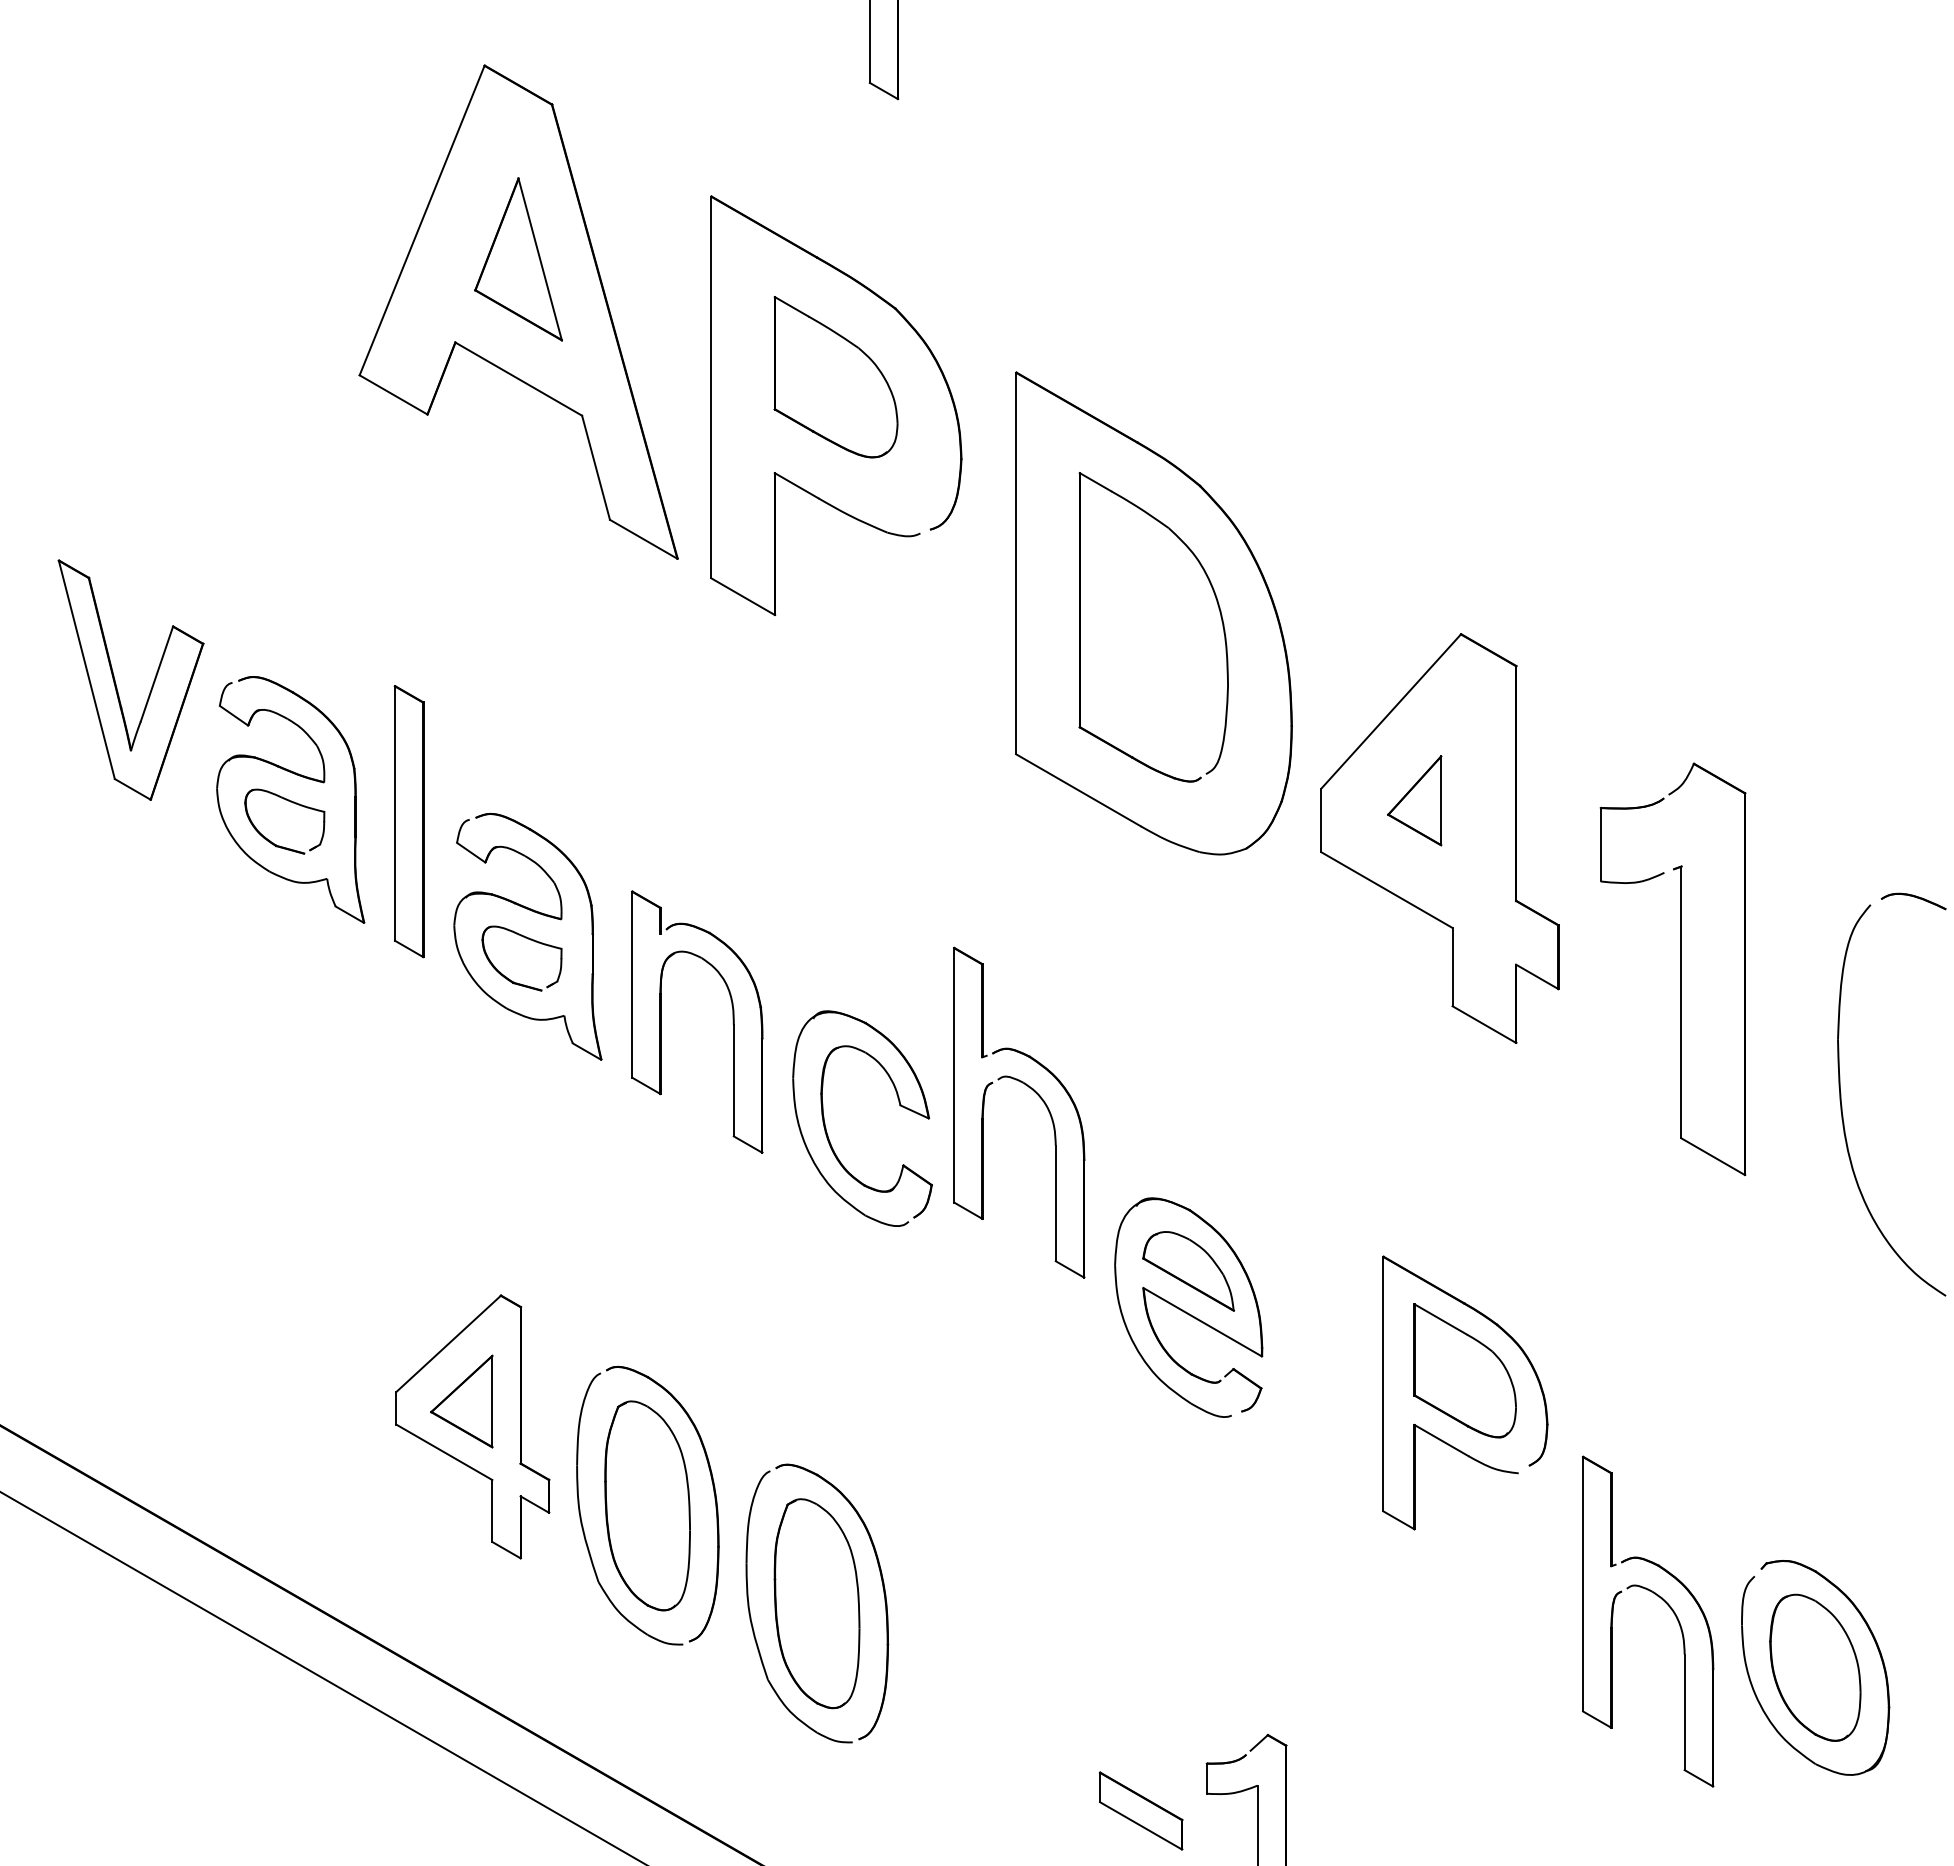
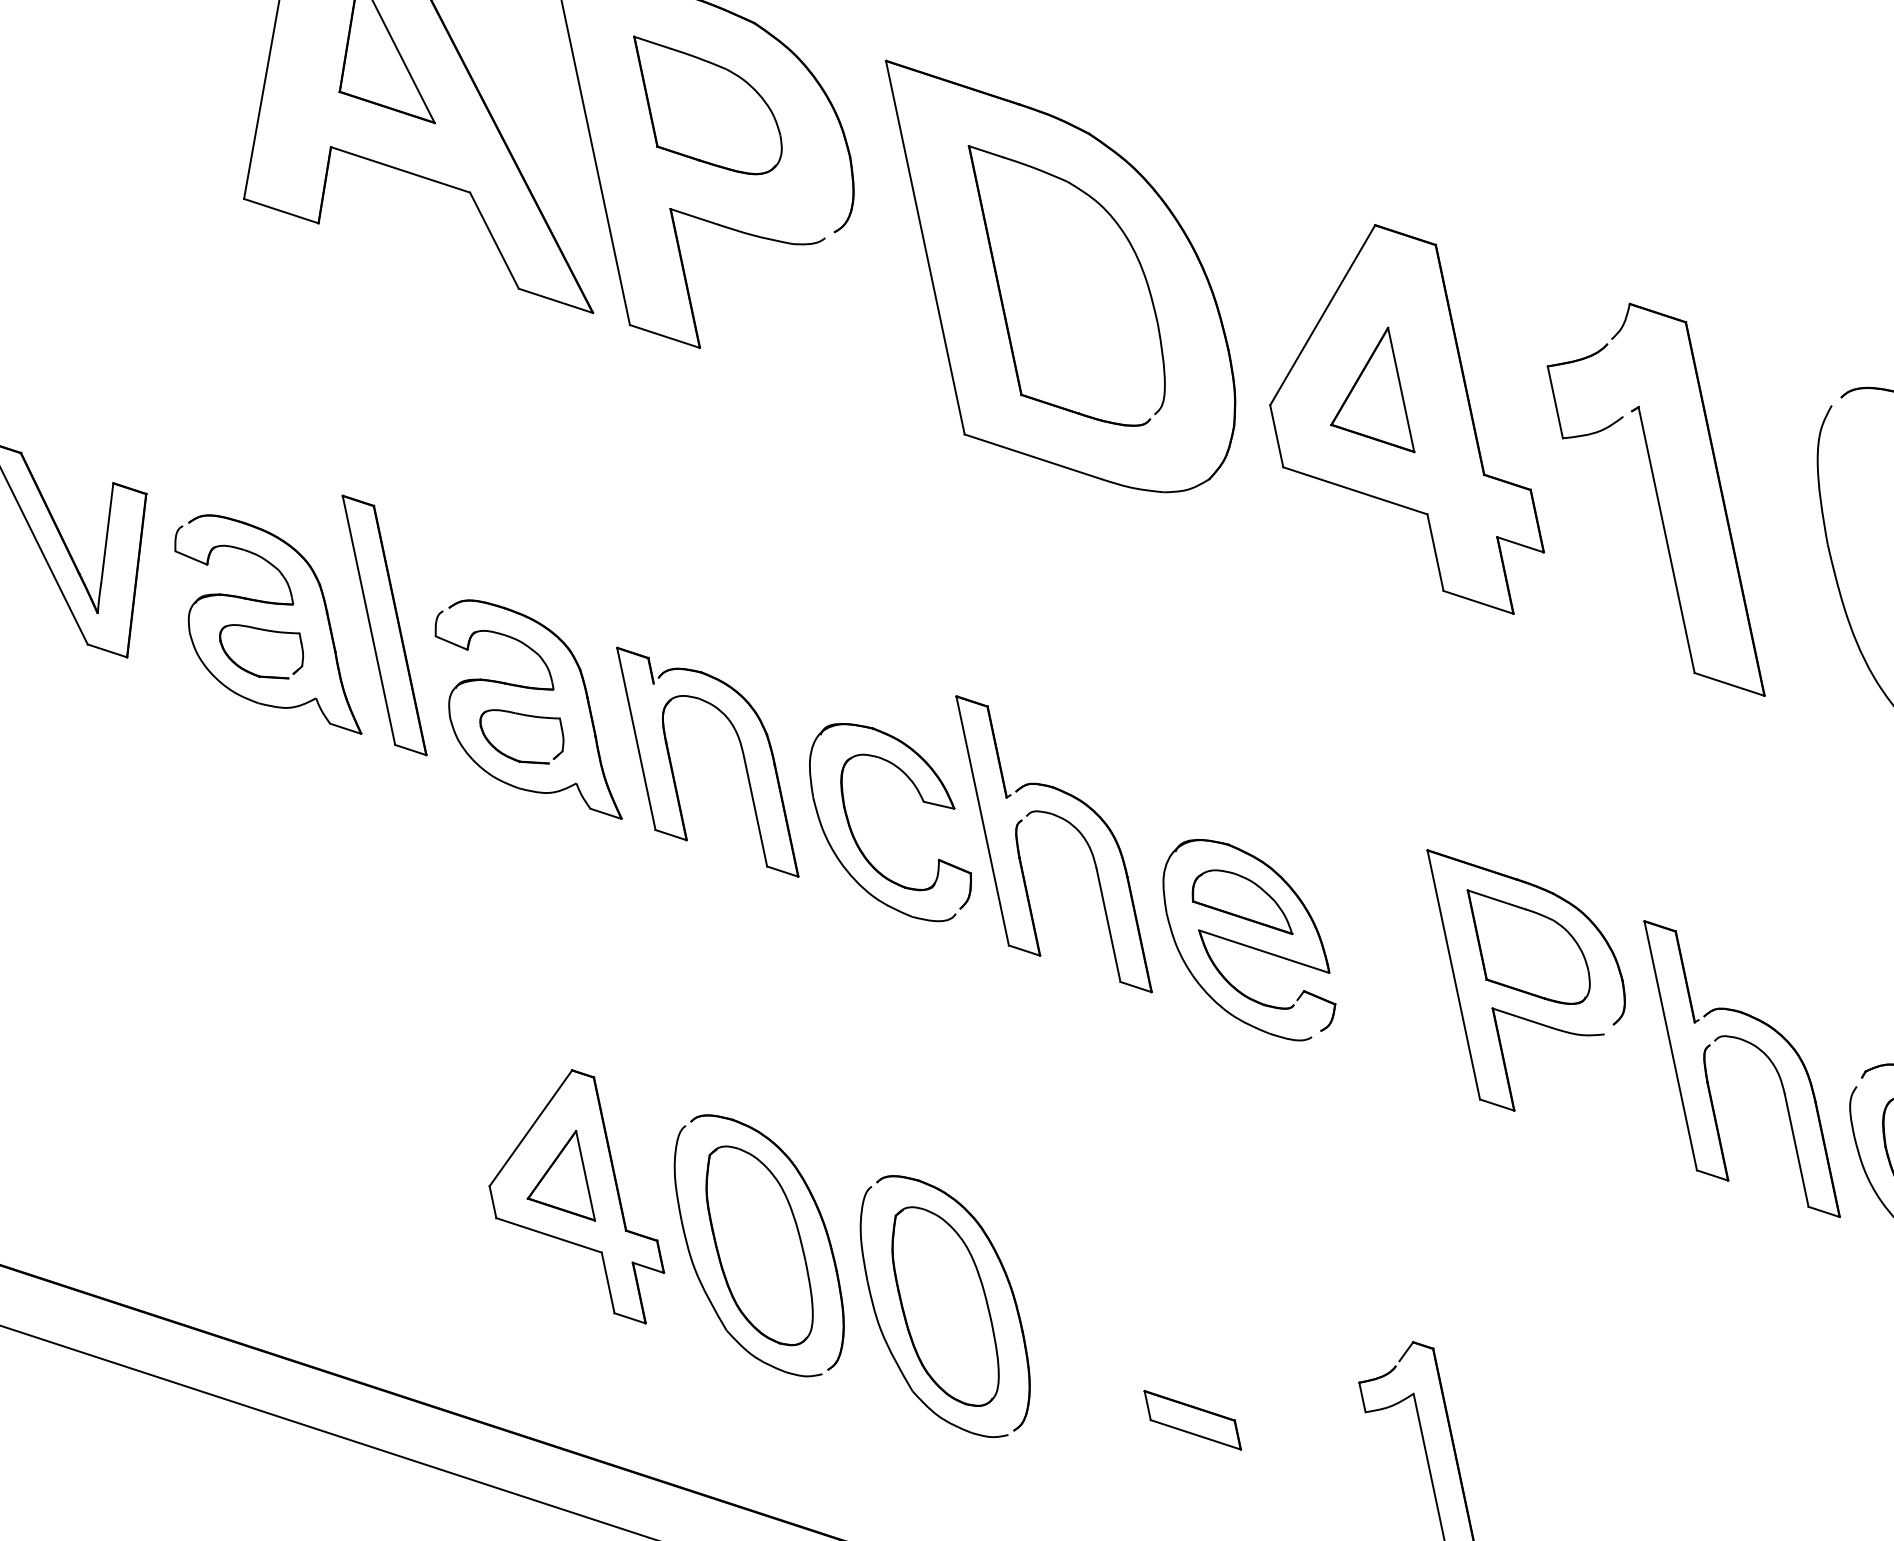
part: (1414, 800) -> (1363, 397), size x1.43
part: (1036, 1094) -> (1067, 822), moved
part: (1665, 1603) -> (1755, 1047), moved
part: (1141, 1810) -> (1193, 1419), moved

